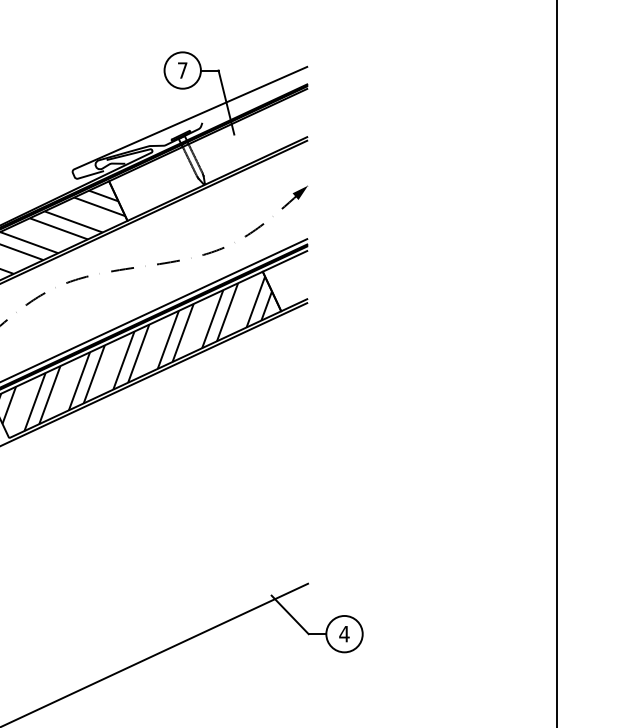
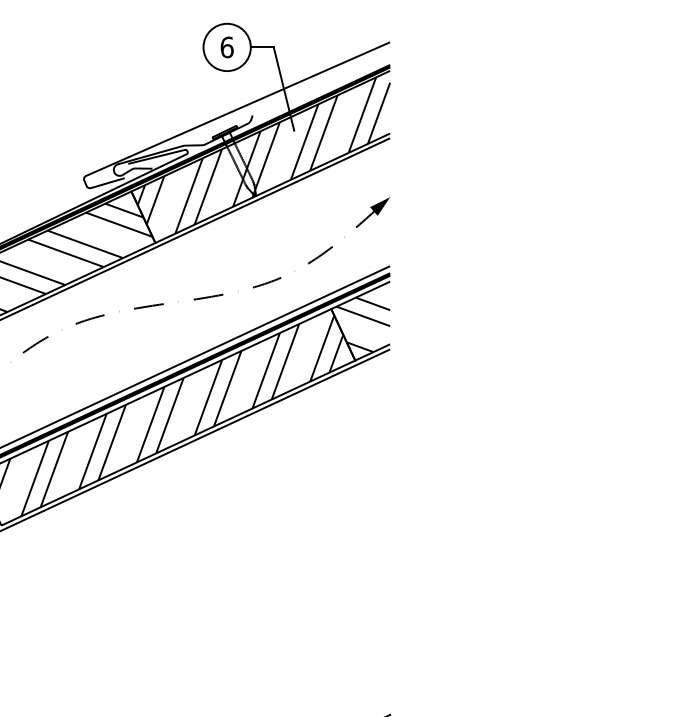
text: (182, 70) -> (226, 47), 7 -> 6
hatch: (211, 153) -> (264, 155), added
hatch: (287, 283) -> (363, 324), added

